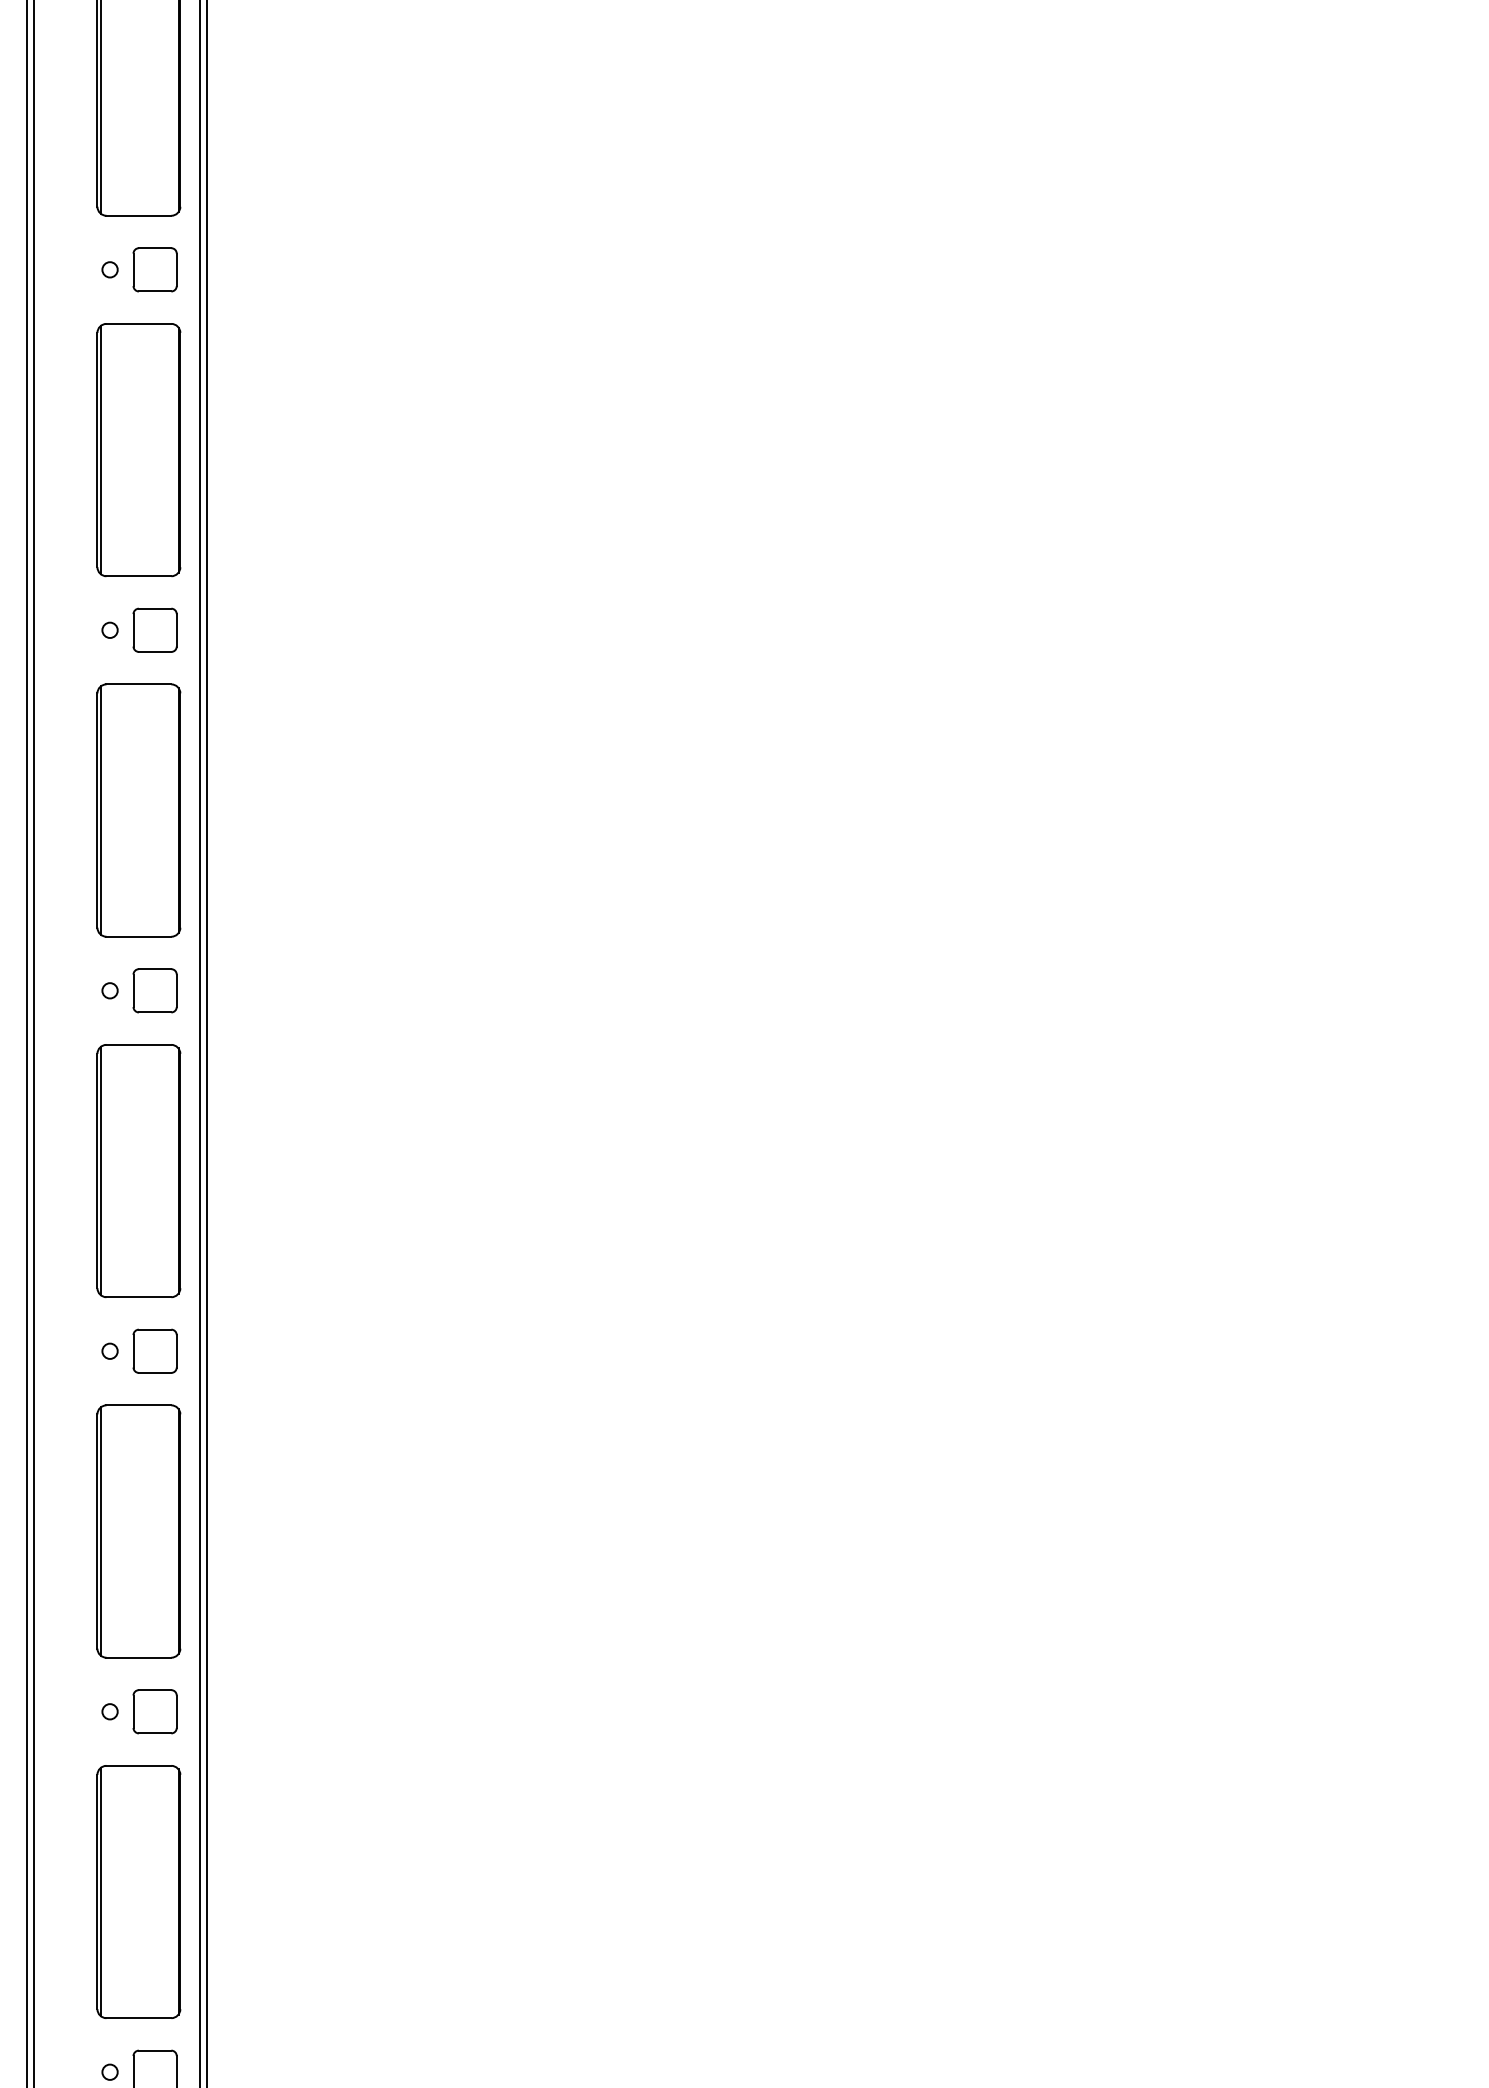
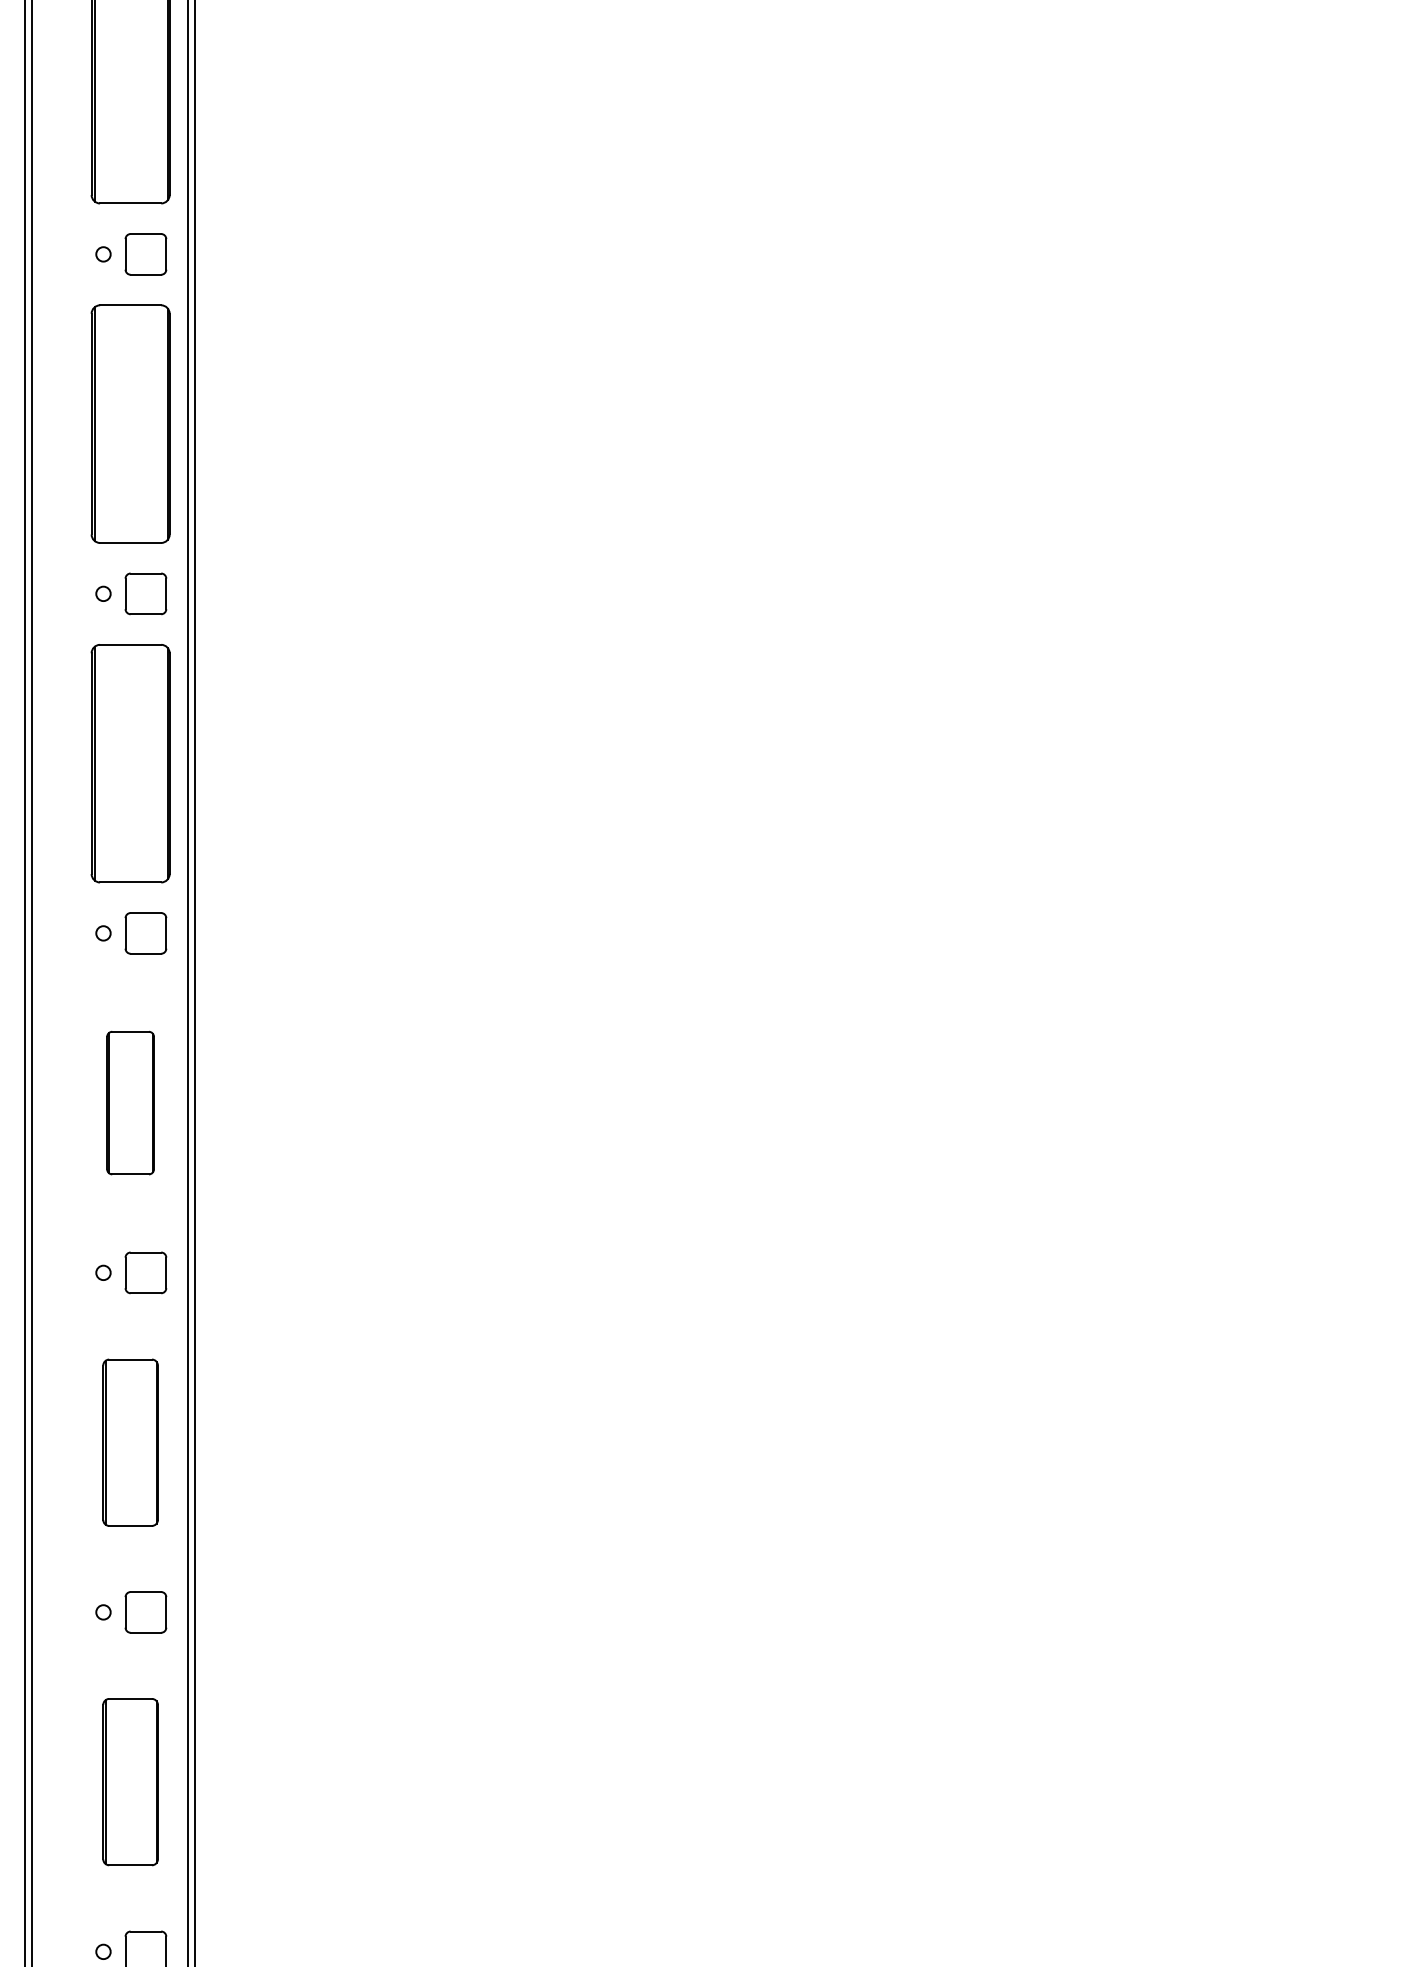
part: (138, 1170) -> (130, 1102), size x0.6
part: (138, 1531) -> (130, 1442), size x0.7
part: (138, 1891) -> (130, 1781), size x0.7

